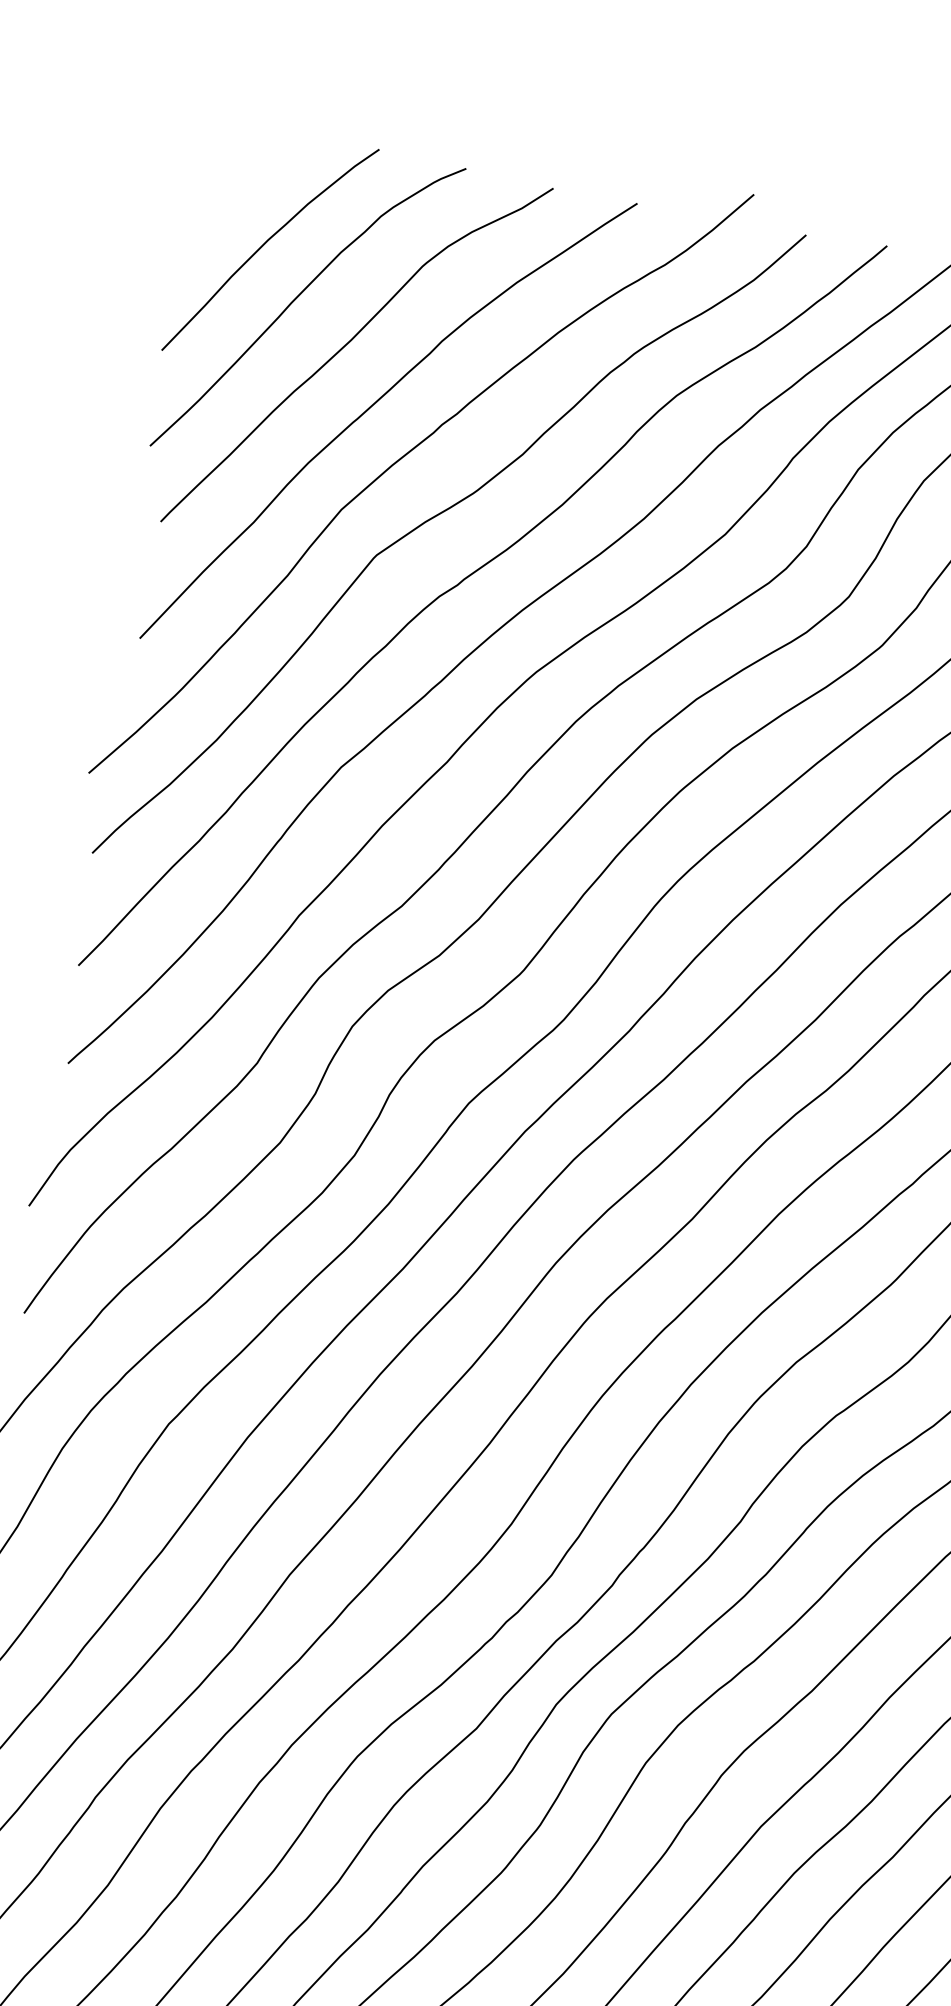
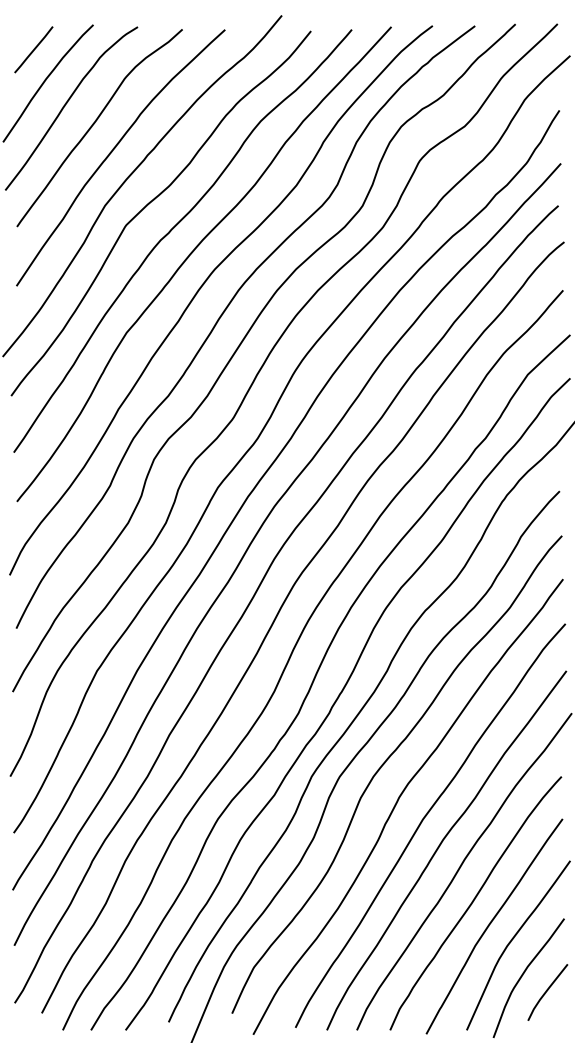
line: (252, 177) -> (33, 49), added

